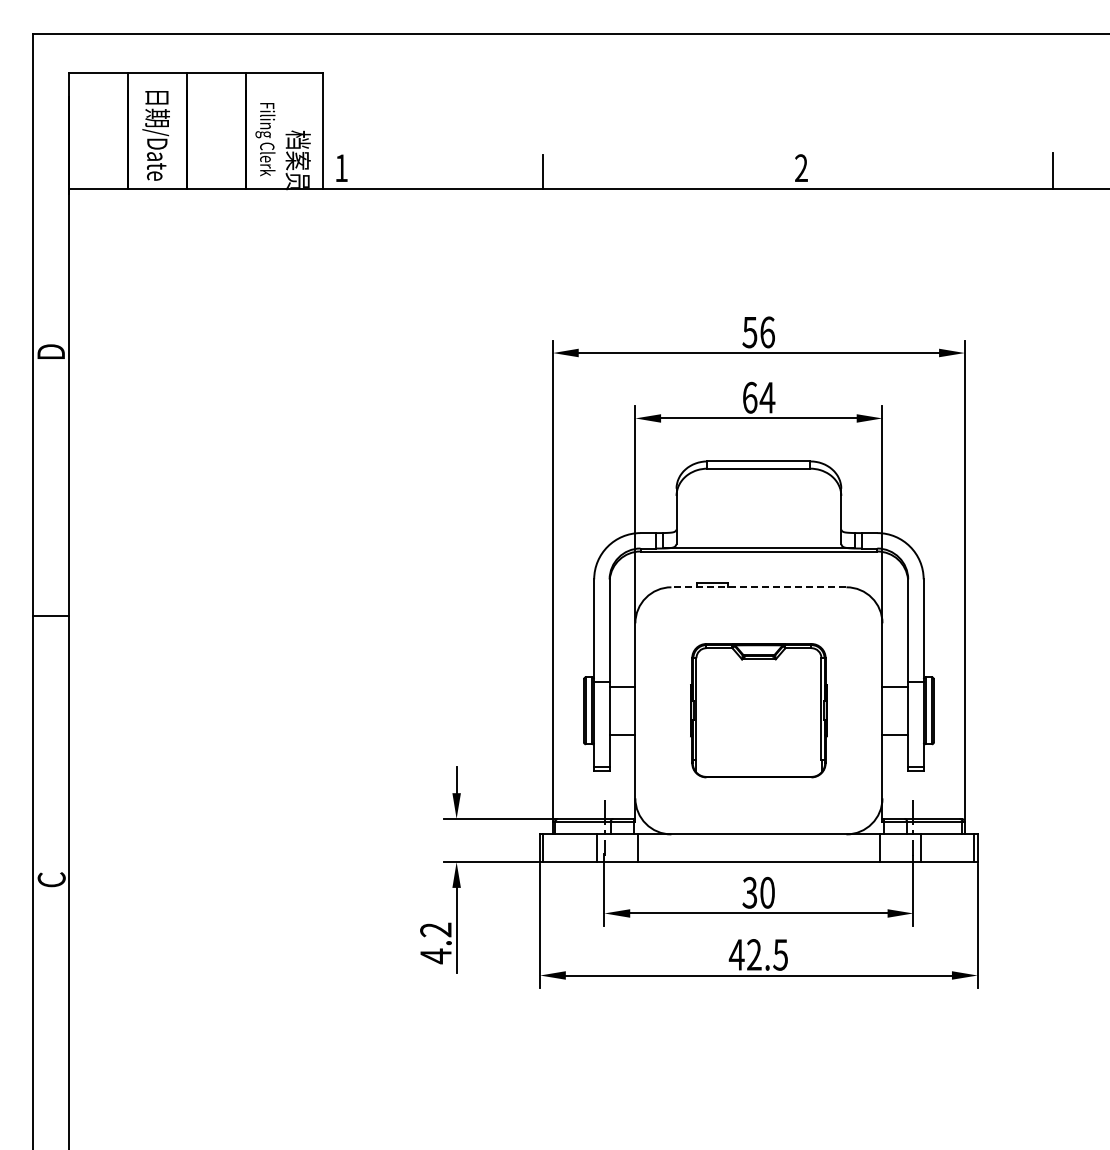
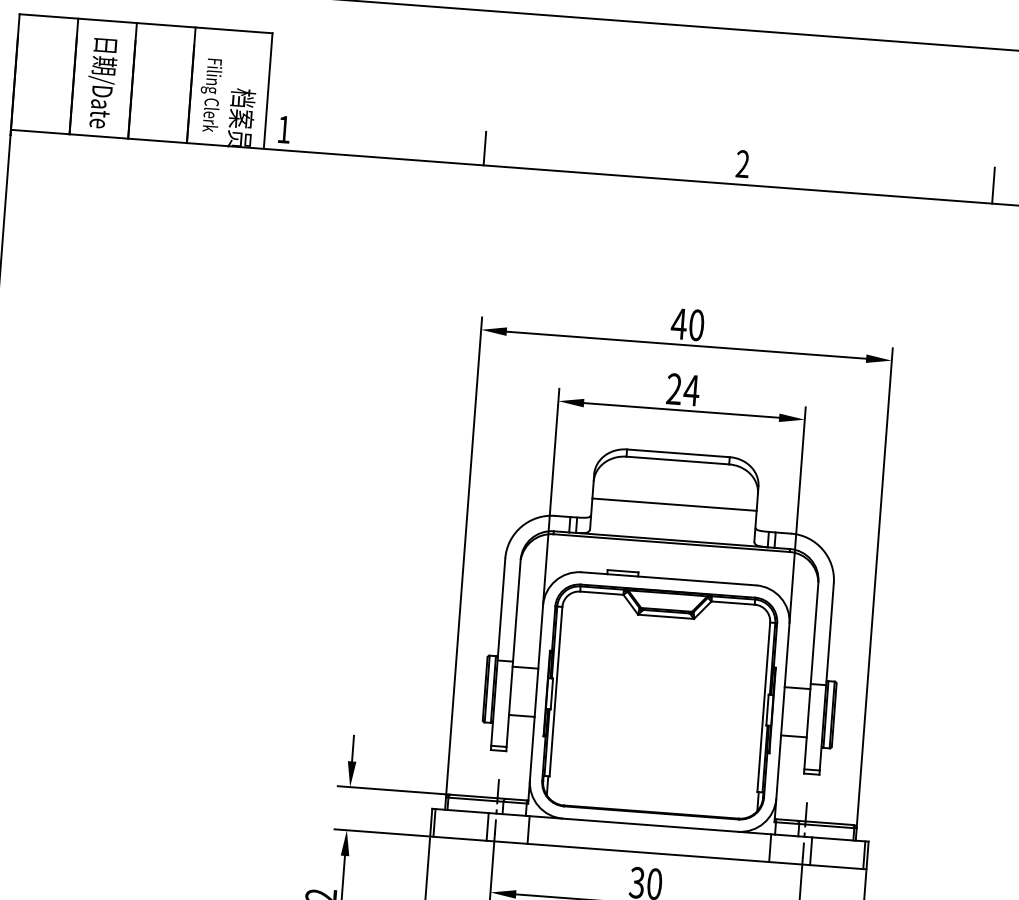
text: (758, 332) -> (687, 324), 56 -> 40
text: (749, 397) -> (673, 388), 64 -> 24
line: (758, 512) -> (674, 504), added
line: (758, 587) -> (668, 578), dashed -> solid
part: (758, 710) -> (659, 701), size x1.67

